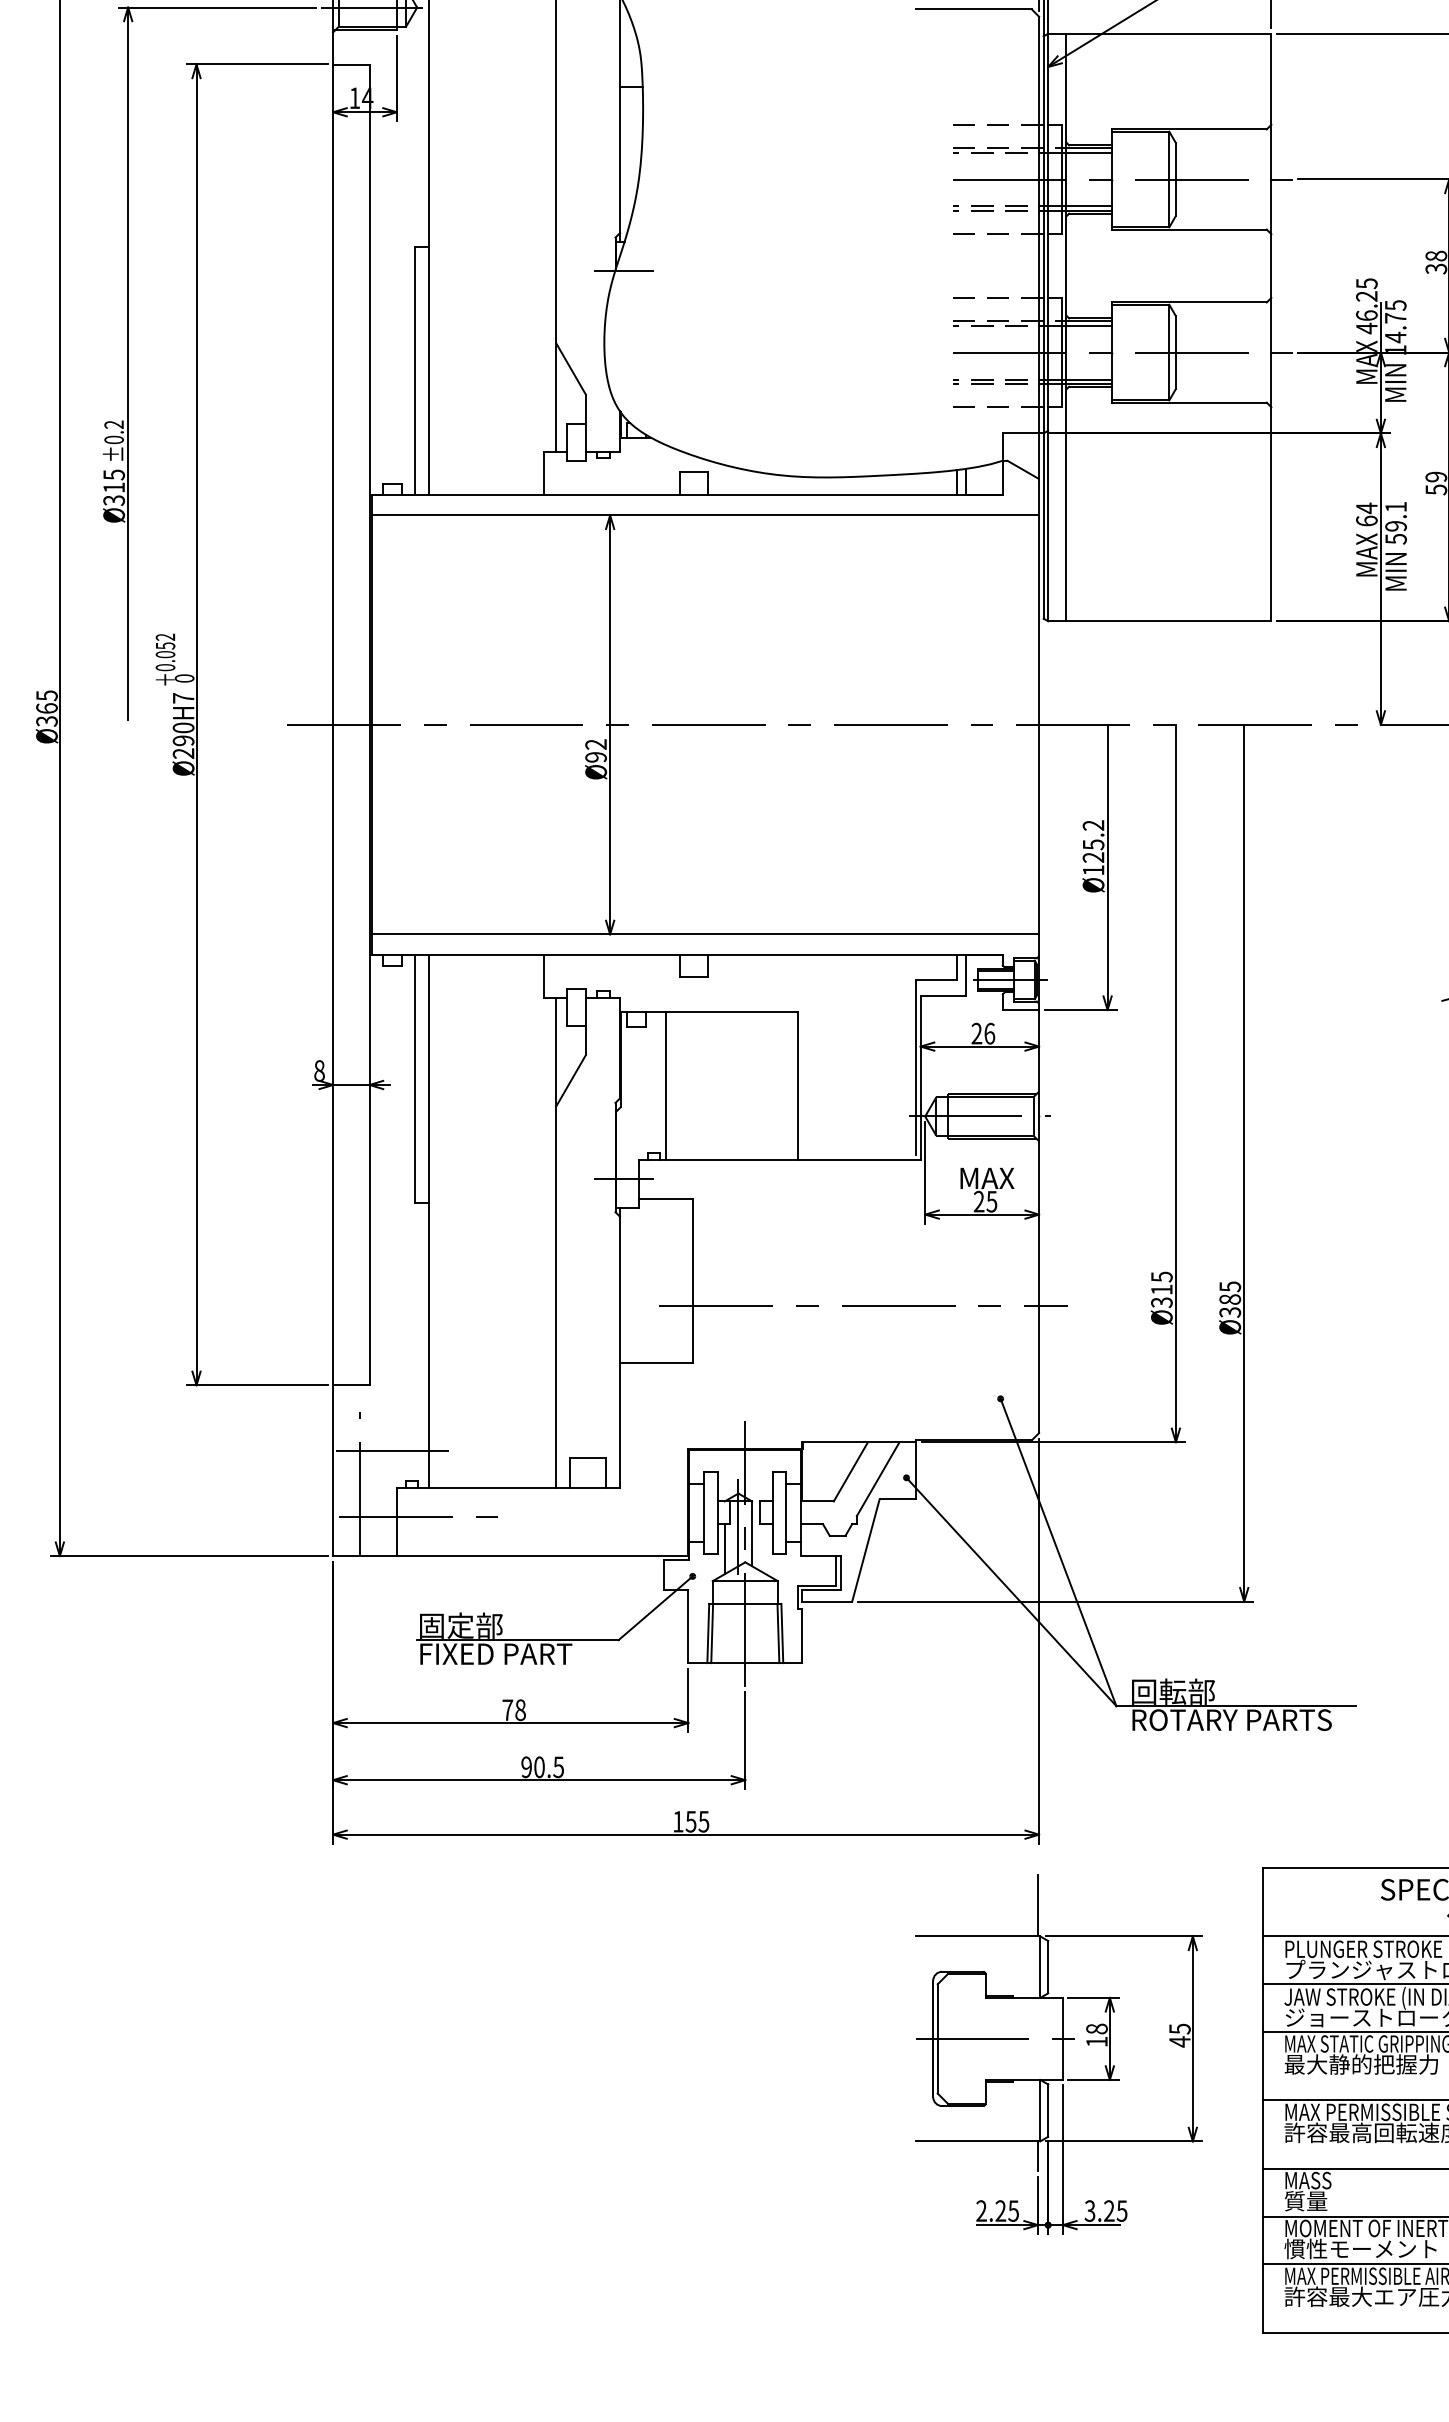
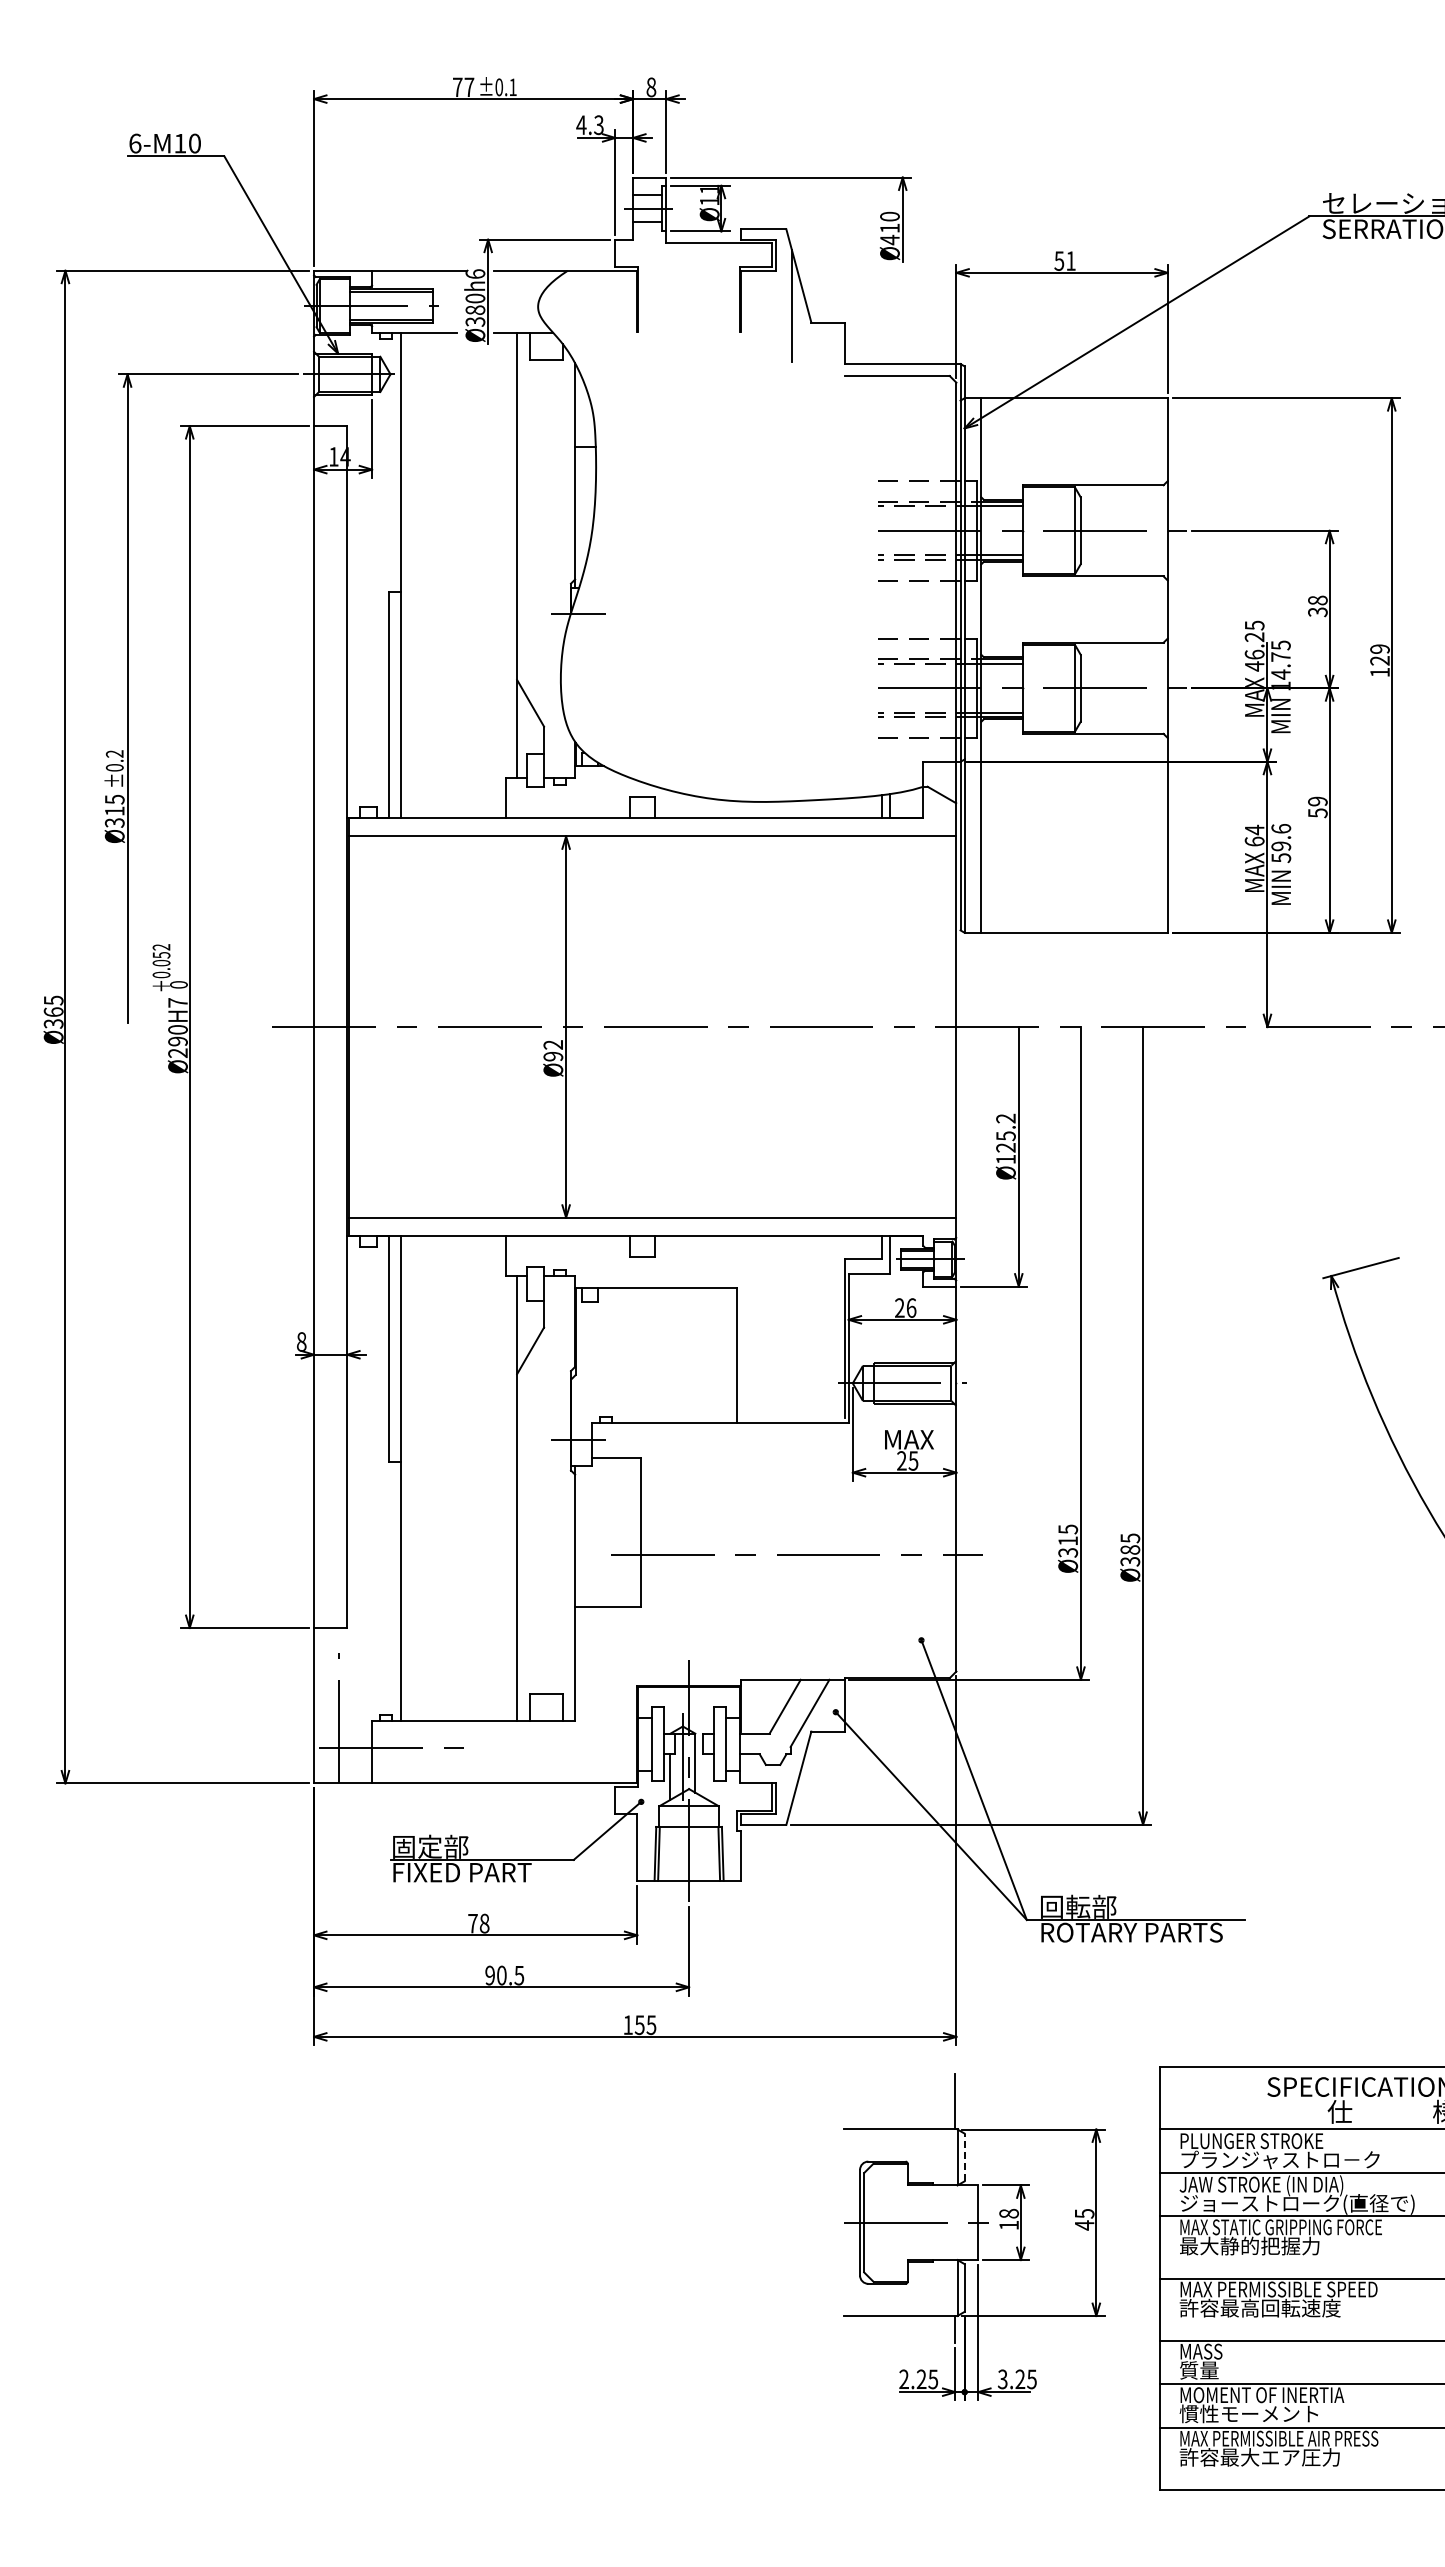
text: (1396, 506) -> (1281, 828), 59.1 -> 59.6
line: (666, 1085) -> (617, 1355), removed
line: (391, 1451) -> (367, 1688), removed
line: (1047, 1967) -> (964, 2157), solid -> dashed

